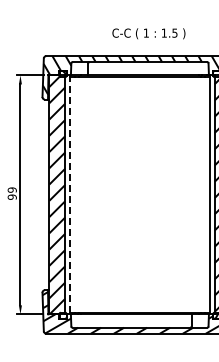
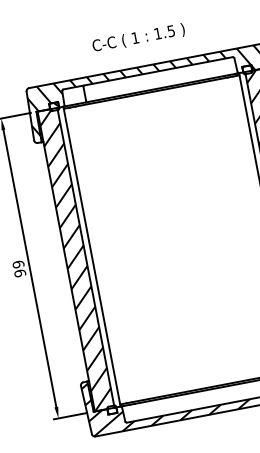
text: (148, 33) -> (138, 37), moved
line: (69, 195) -> (91, 257), dashed -> solid

